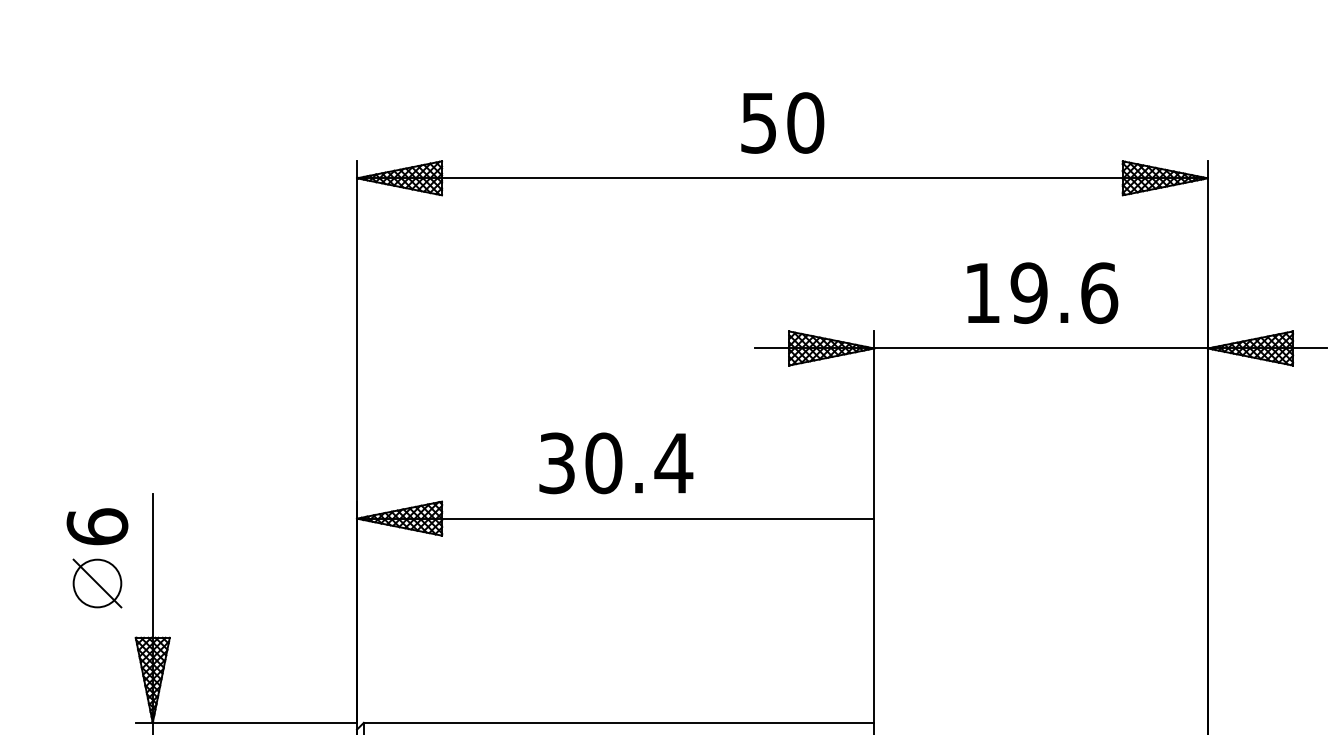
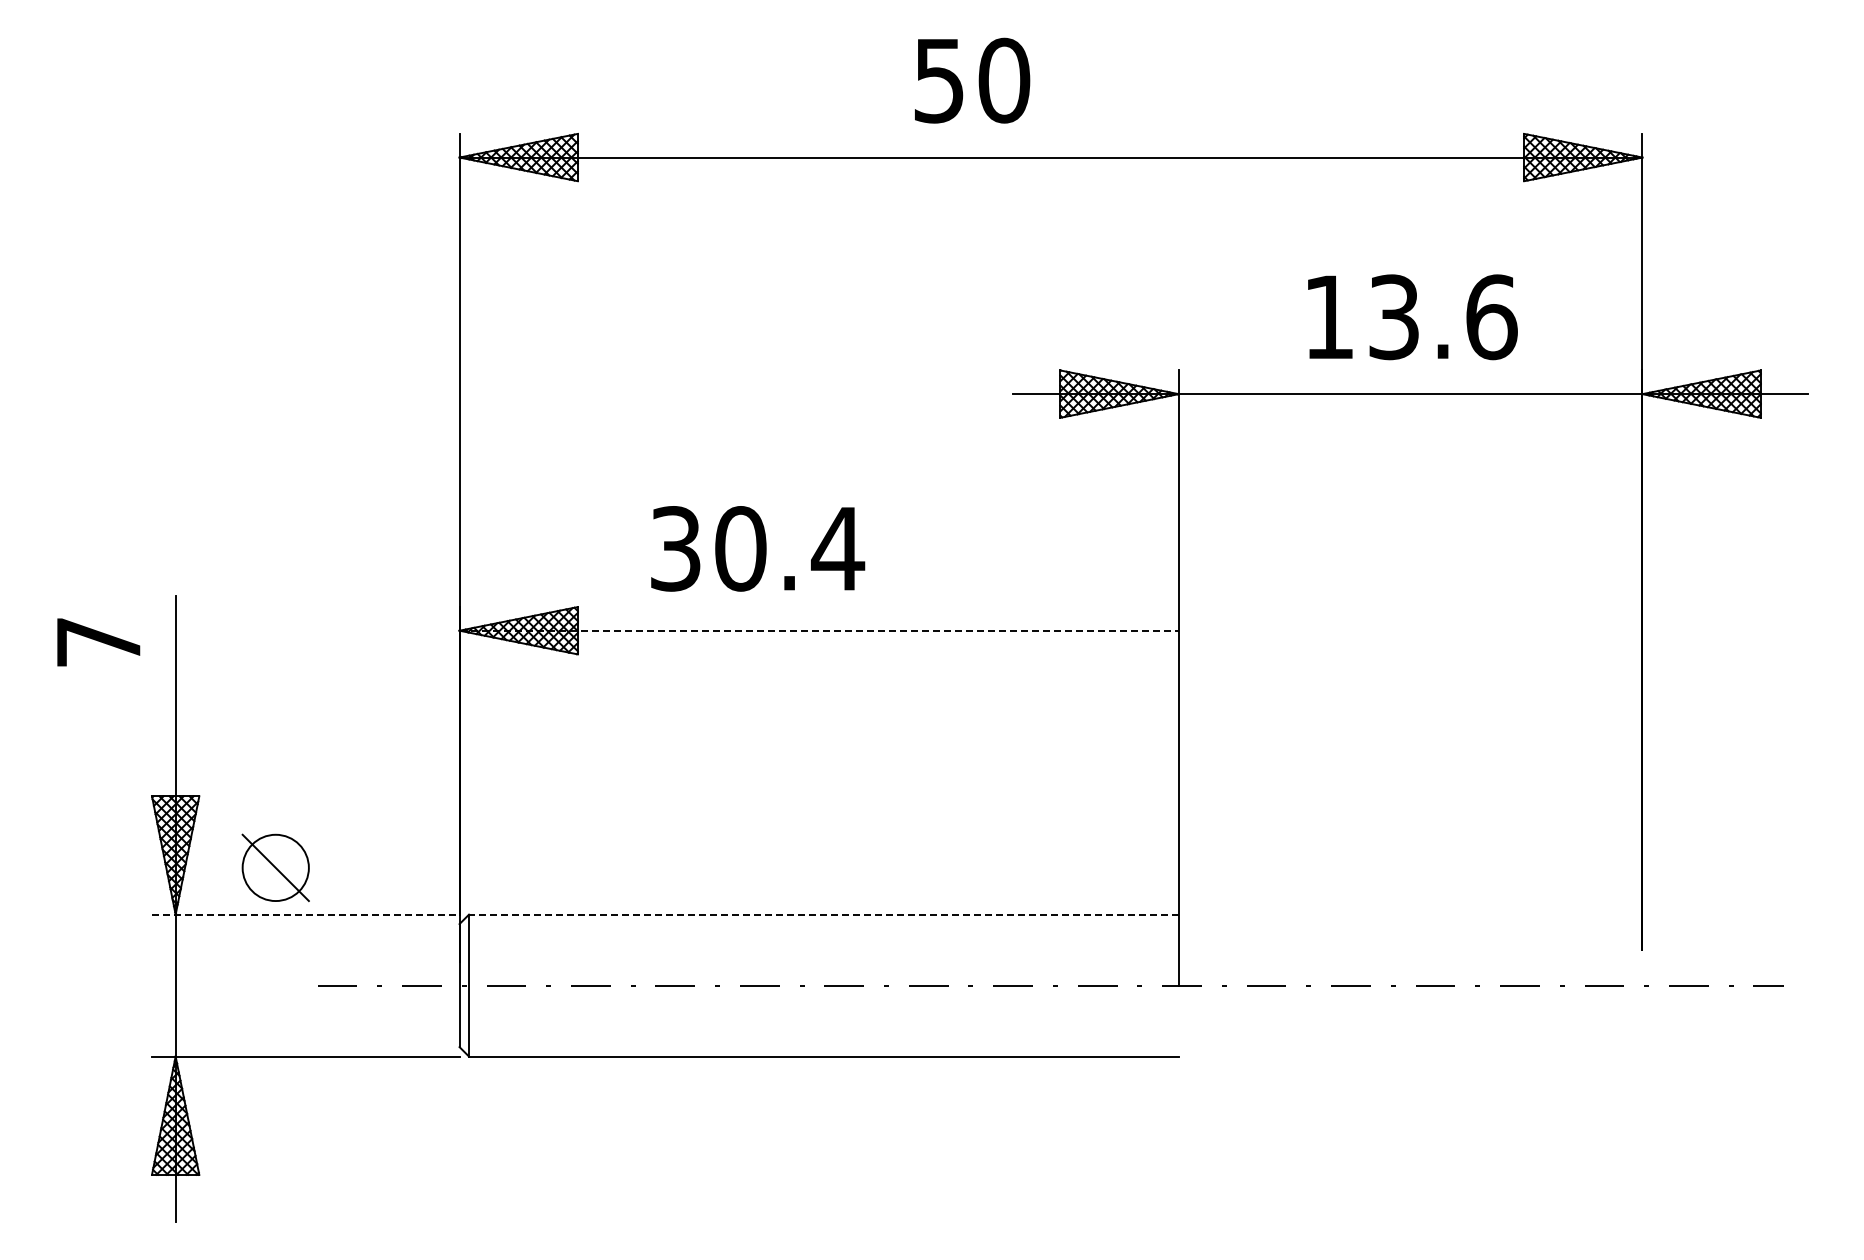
text: (782, 122) -> (972, 80), moved
text: (1028, 293) -> (1393, 317), 19.6 -> 13.6
text: (616, 463) -> (758, 548), moved
line: (615, 518) -> (819, 630), solid -> dashed
text: (97, 526) -> (98, 641), 6 -> 7
part: (97, 583) -> (275, 867), moved
line: (246, 722) -> (305, 914), solid -> dashed
line: (618, 722) -> (823, 914), solid -> dashed

